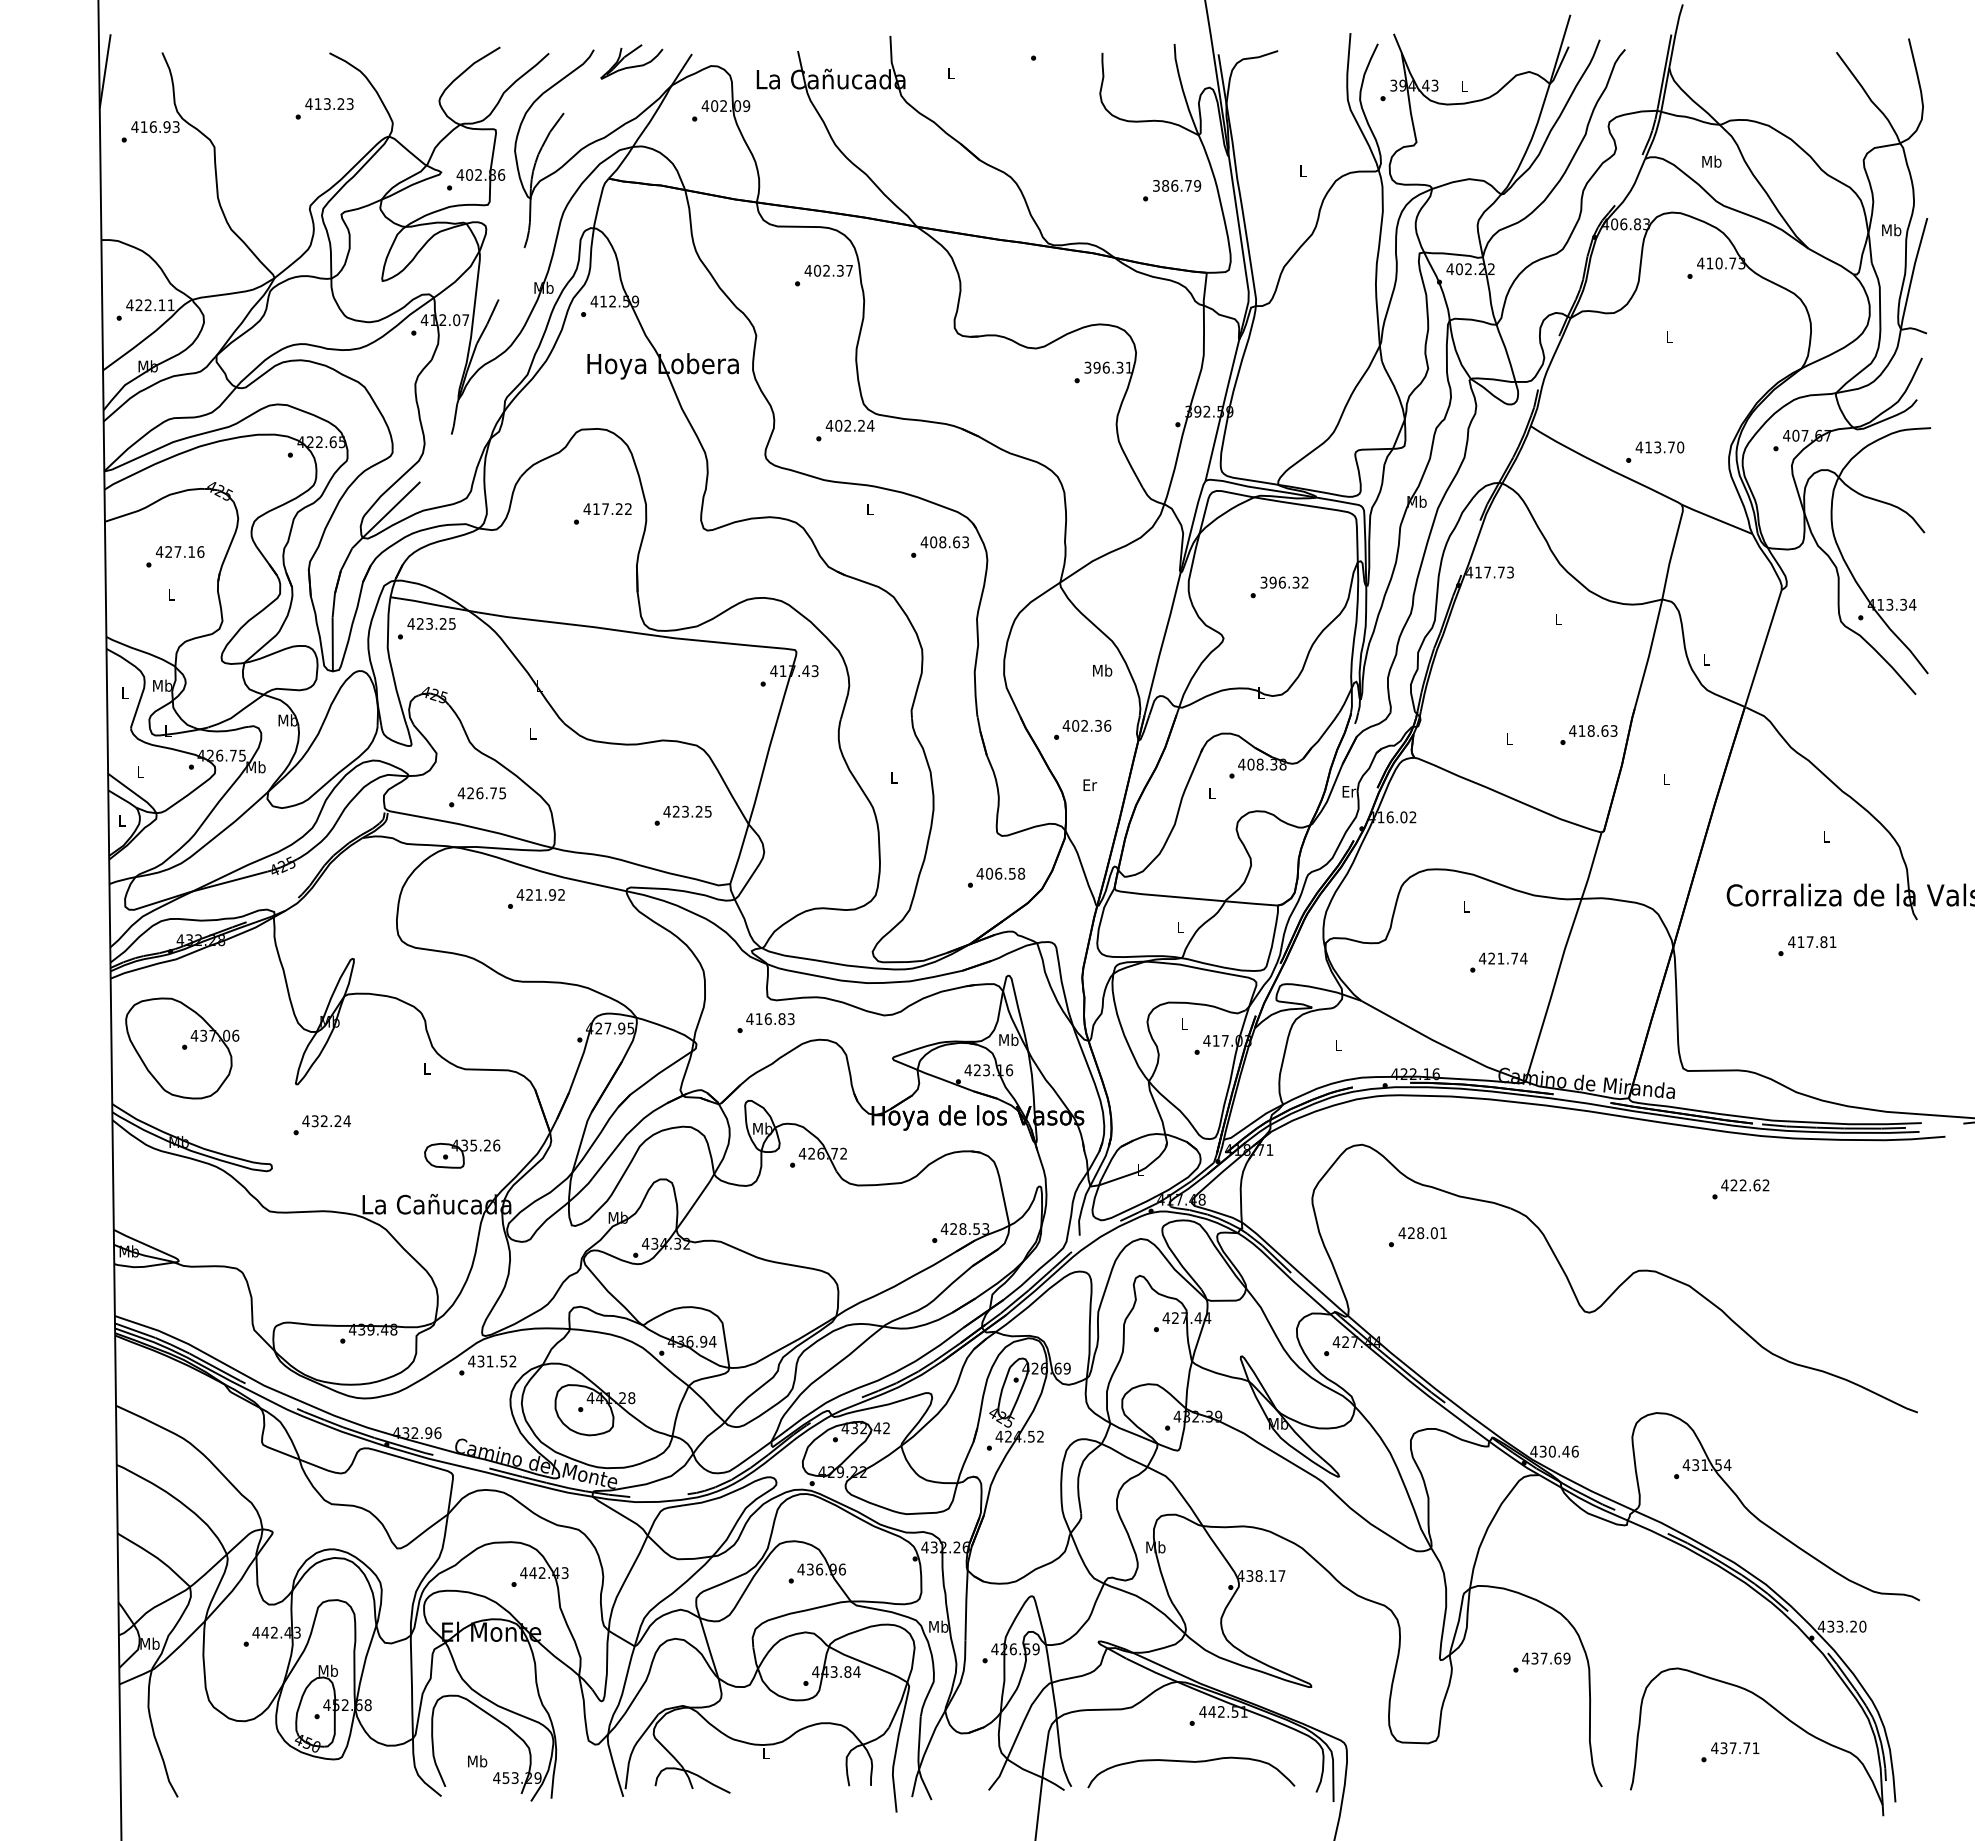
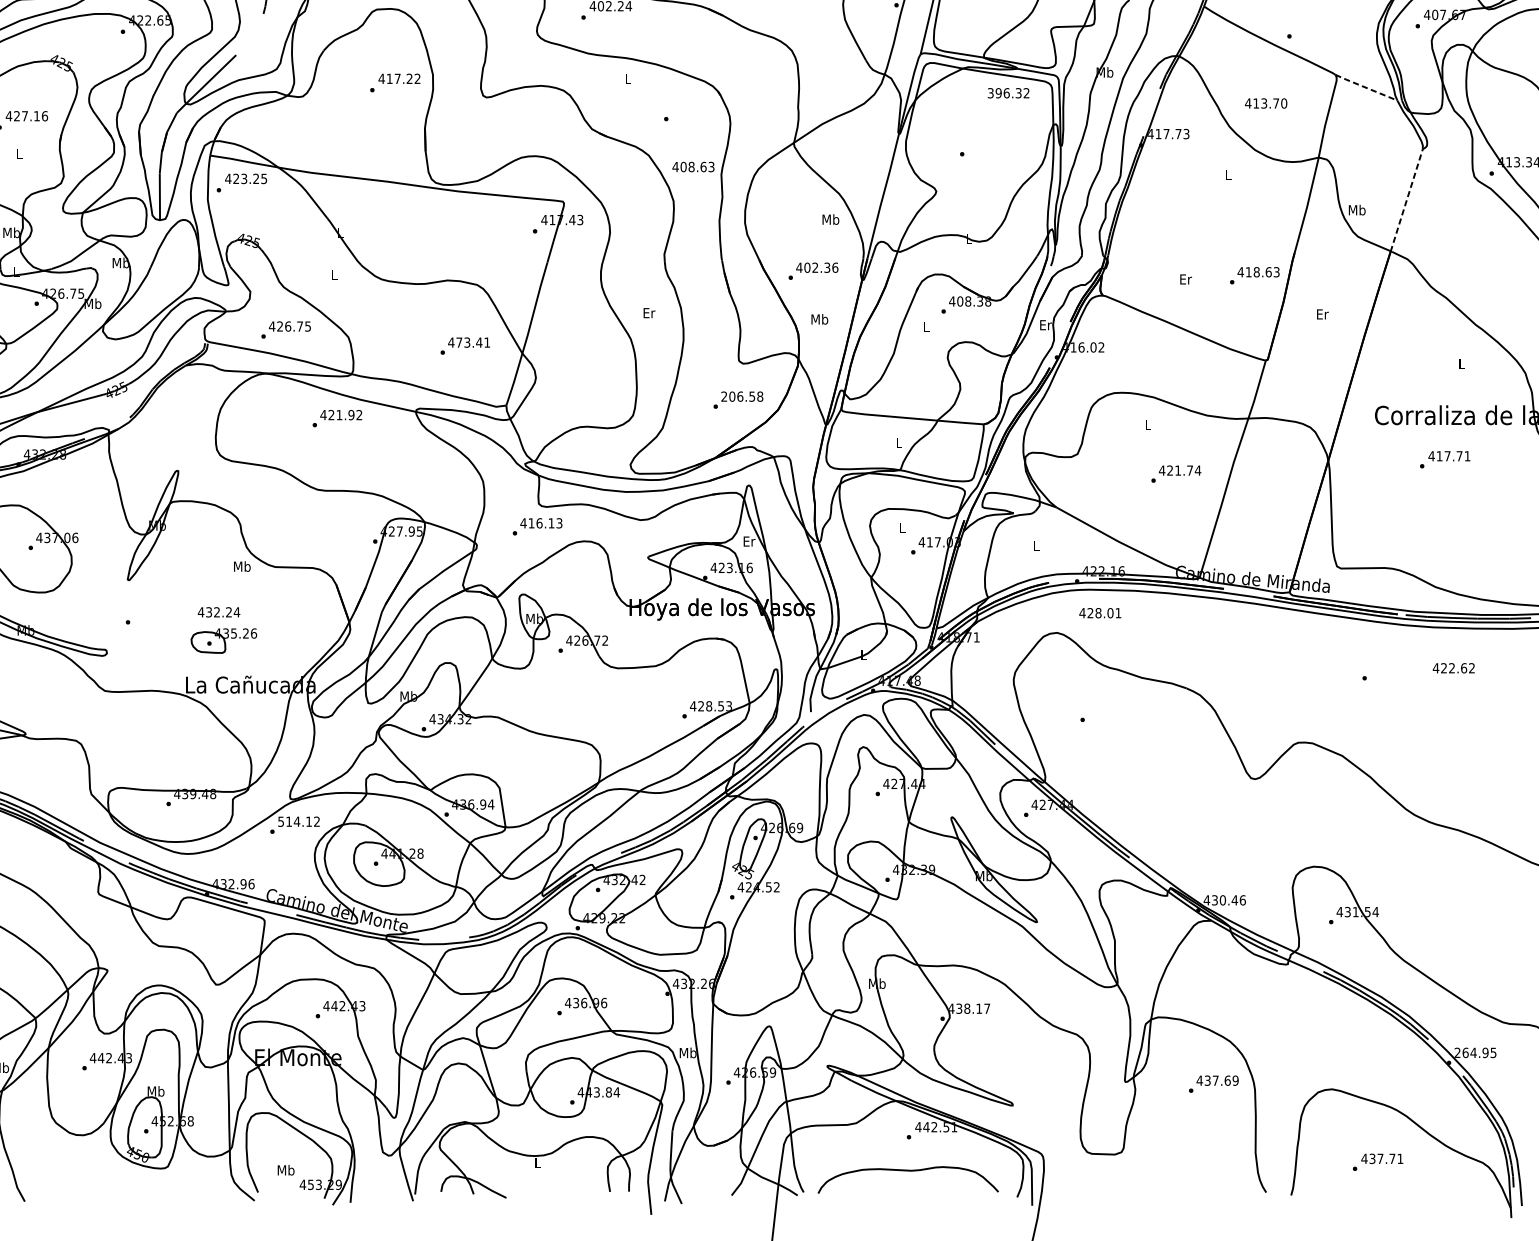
text: (1659, 447) -> (1265, 103), moved
line: (1716, 519) -> (1365, 87), solid -> dashed
text: (944, 542) -> (693, 167), moved
text: (1284, 582) -> (1008, 93), moved
line: (1763, 648) -> (1406, 200), solid -> dashed
text: (1706, 659) -> (1357, 209), L -> Mb
text: (1509, 739) -> (1185, 279), L -> Er
text: (894, 777) -> (649, 312), L -> Er
text: (1666, 779) -> (1322, 314), L -> Er
text: (1089, 785) -> (819, 319), Er -> Mb
text: (691, 811) -> (472, 342), 423.25 -> 473.41
text: (980, 873) -> (724, 396), 406.58 -> 206.58
text: (1823, 942) -> (1459, 456), 417.81 -> 417.71
text: (781, 1019) -> (551, 523), 416.83 -> 416.13
text: (1008, 1039) -> (748, 541), Mb -> Er
text: (426, 1068) -> (241, 566), L -> Mb
text: (326, 1121) -> (218, 612), moved
part: (462, 1153) -> (224, 640), moved
text: (1745, 1185) -> (1454, 668), moved
text: (1422, 1233) -> (1100, 613), moved
text: (487, 1361) -> (294, 821), 431.52 -> 514.12
text: (1841, 1626) -> (1474, 1052), 433.20 -> 264.95

